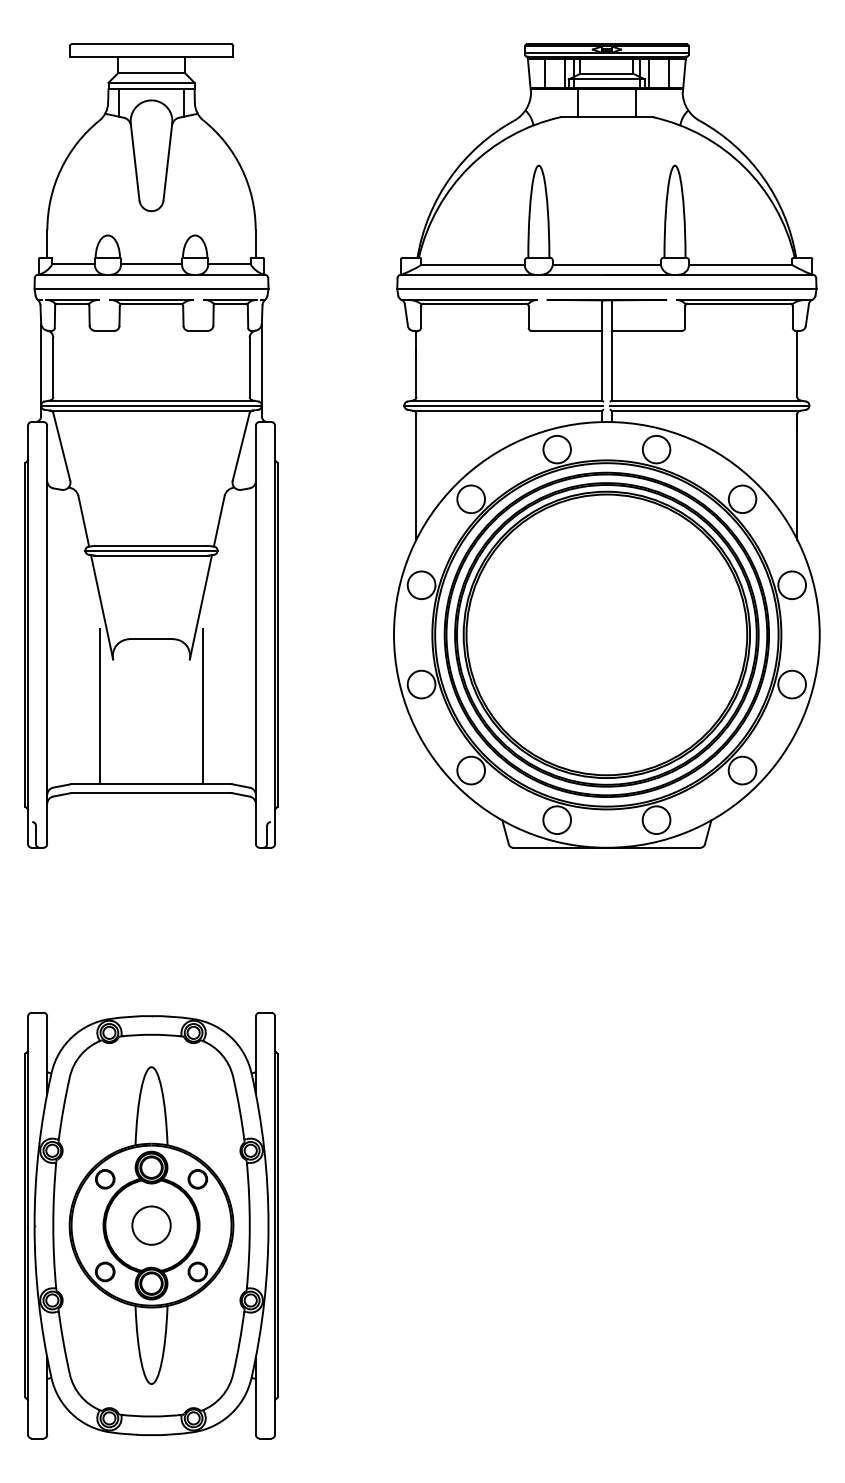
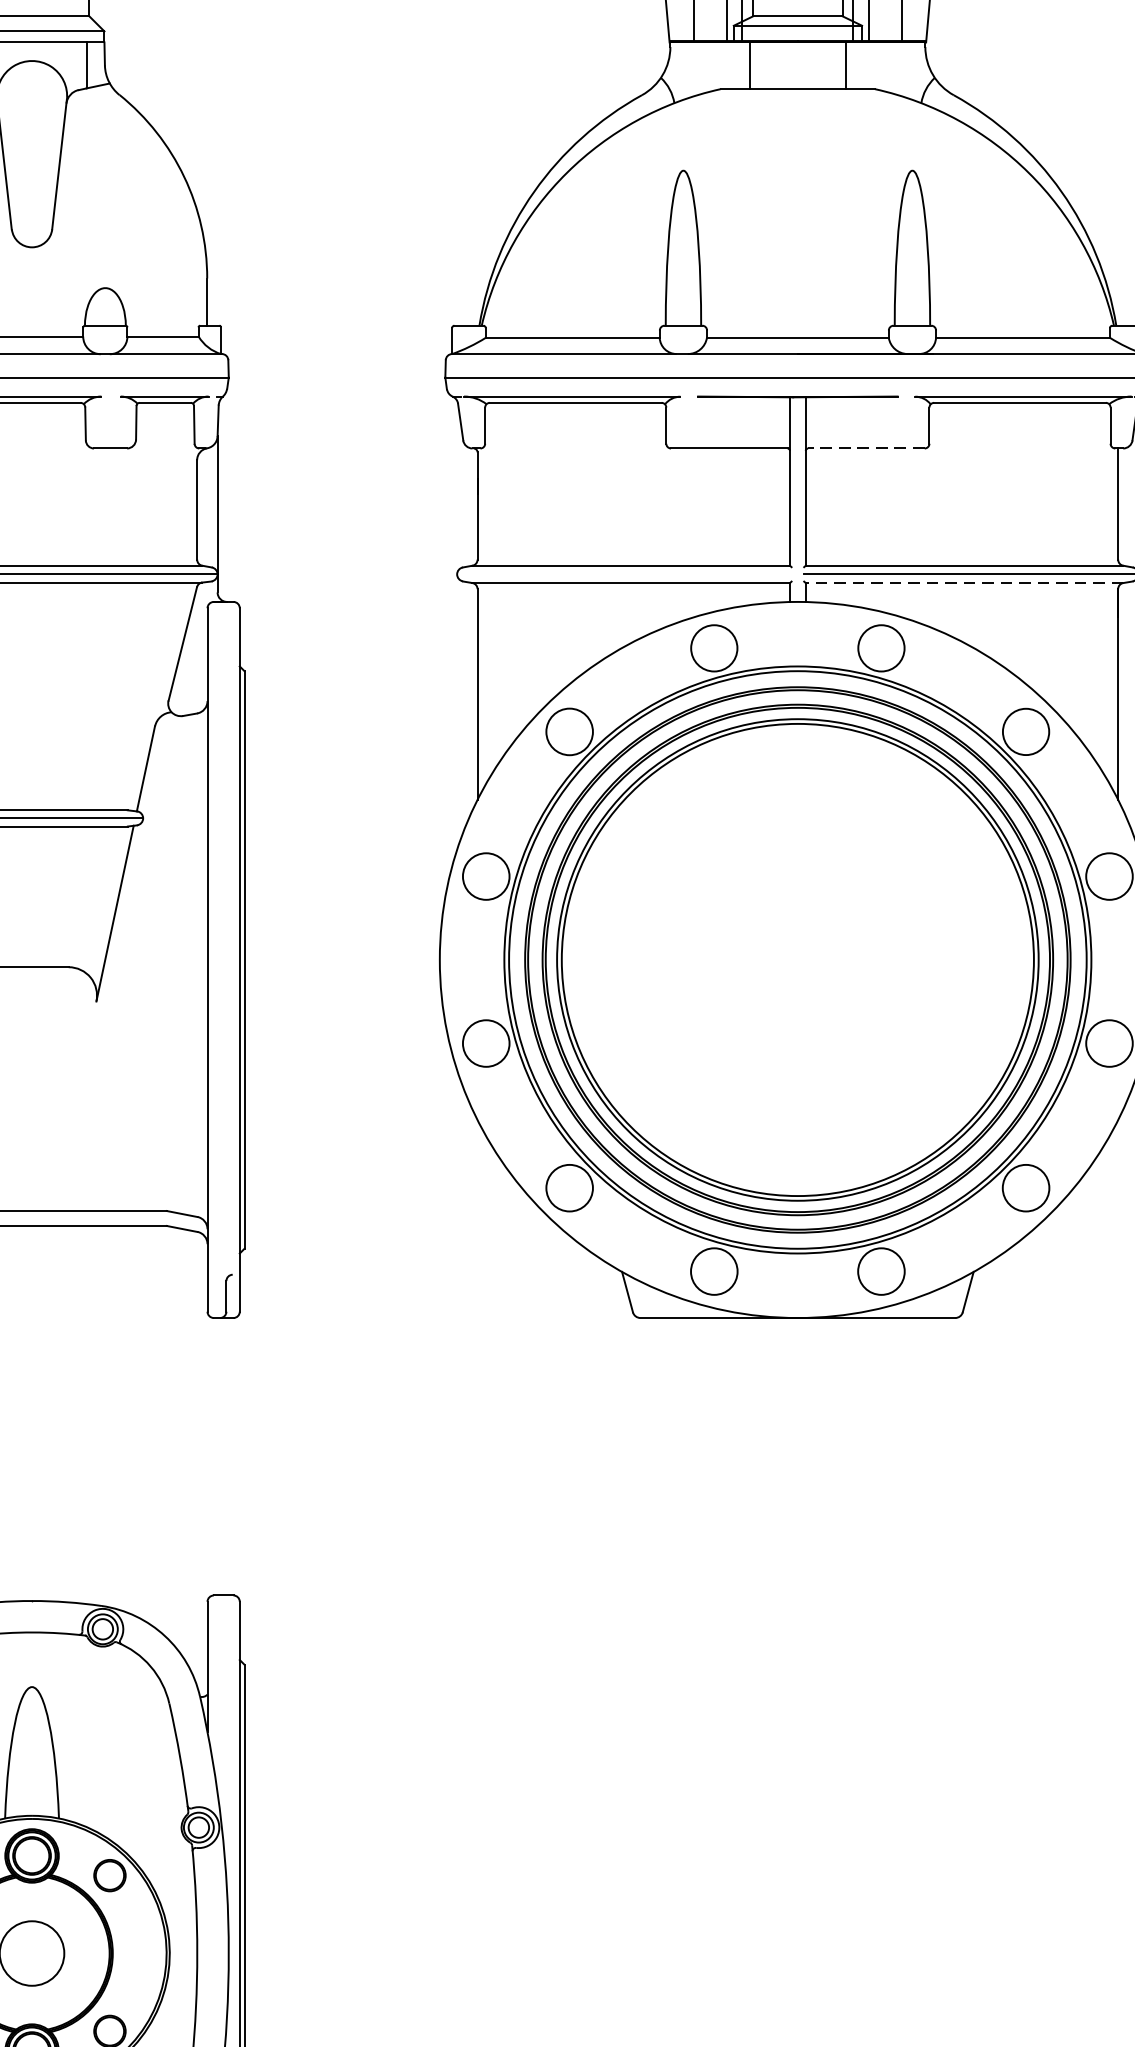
line: (647, 330) -> (866, 447), solid -> dashed
line: (503, 405) -> (623, 574), removed
line: (705, 410) -> (963, 582), solid -> dashed
line: (203, 706) -> (119, 1080), removed

